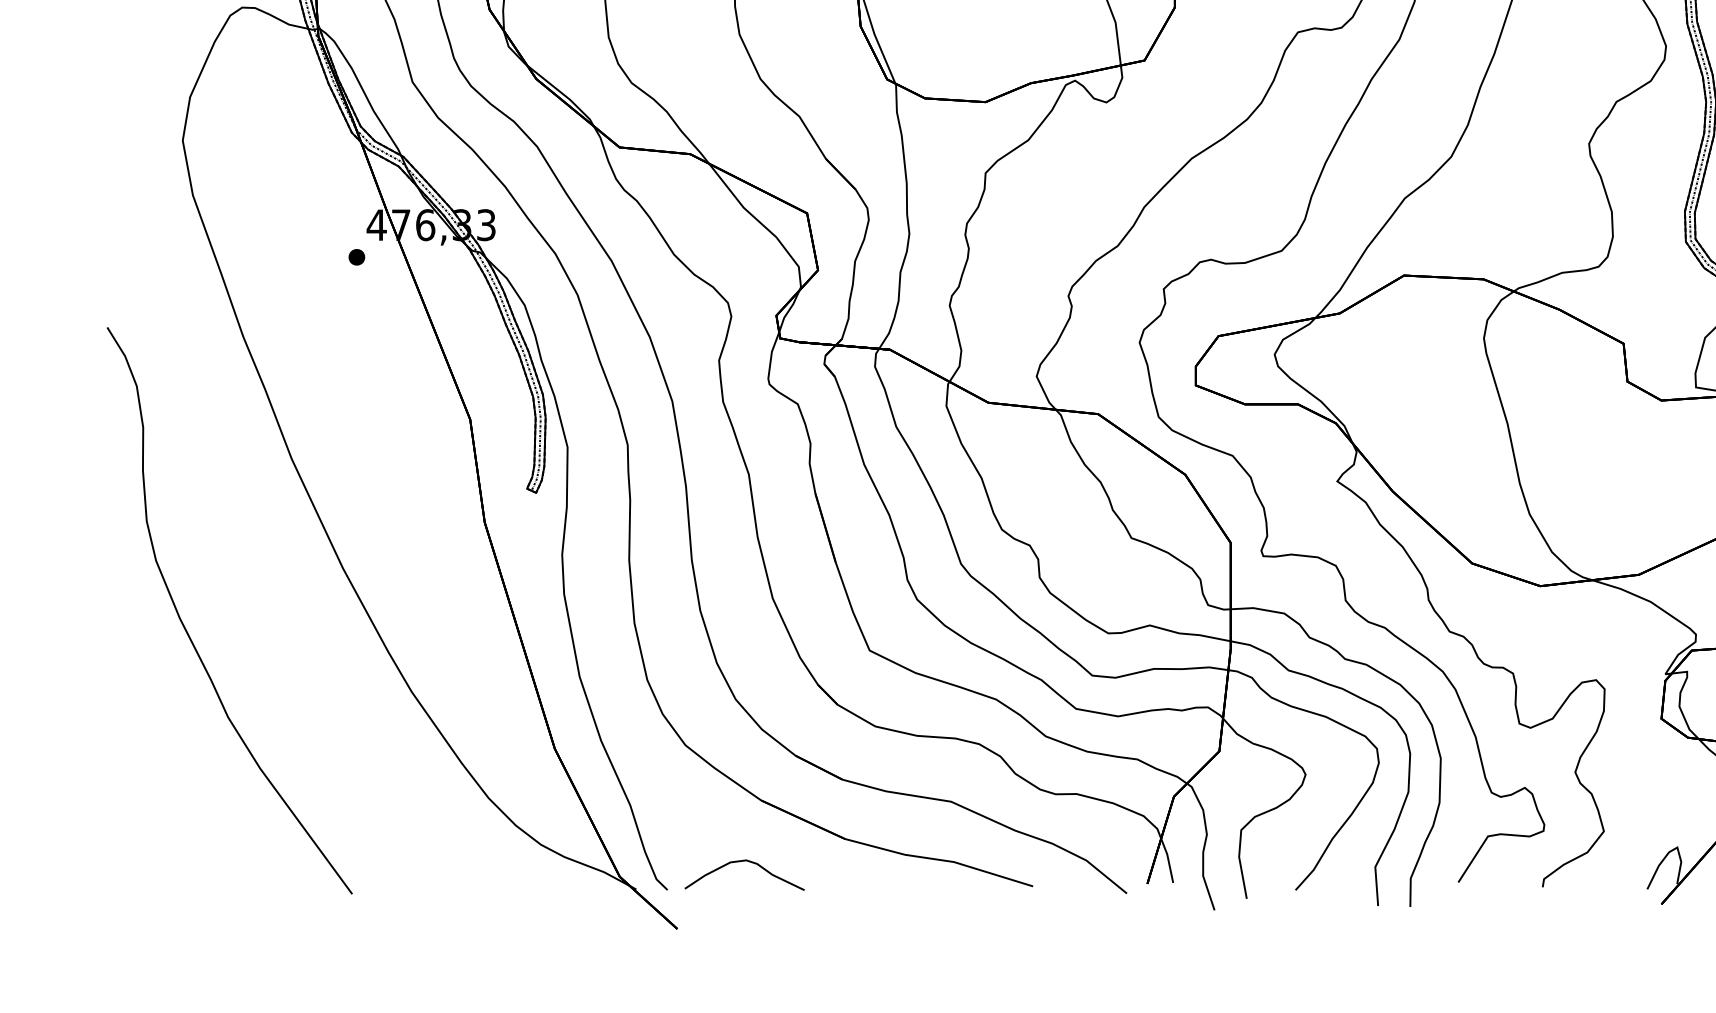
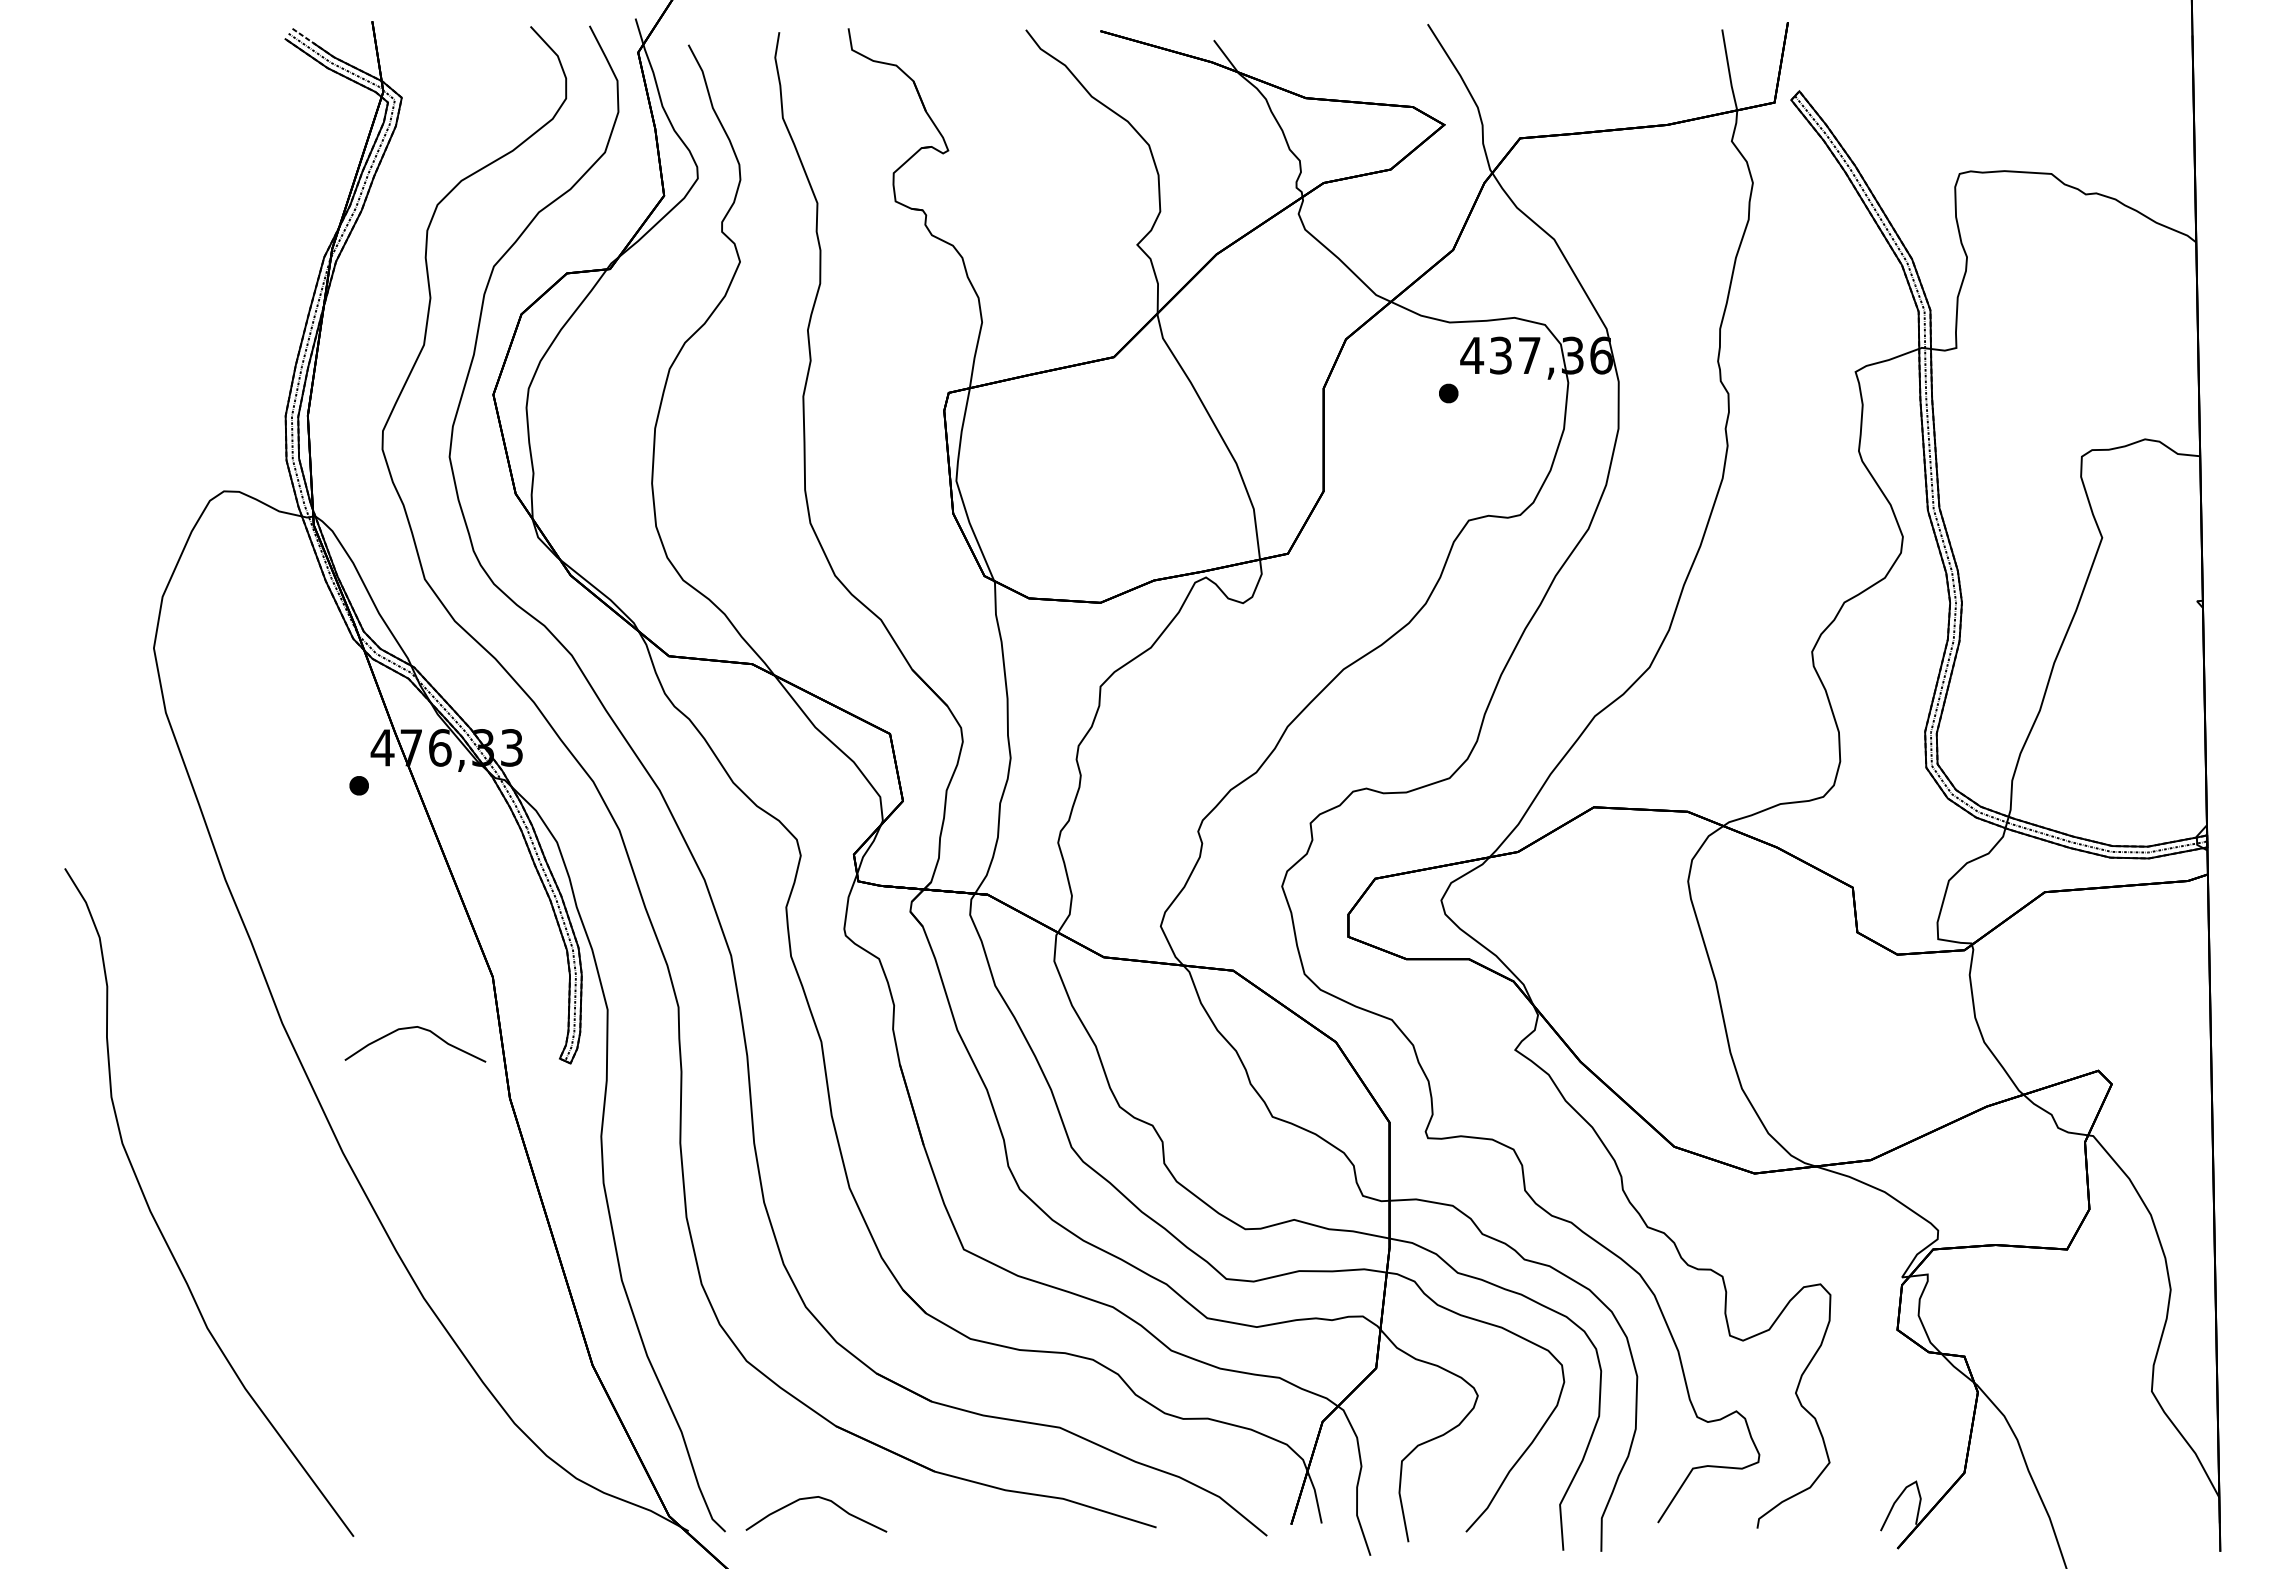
curve: (403, 463) -> (414, 1028), added

